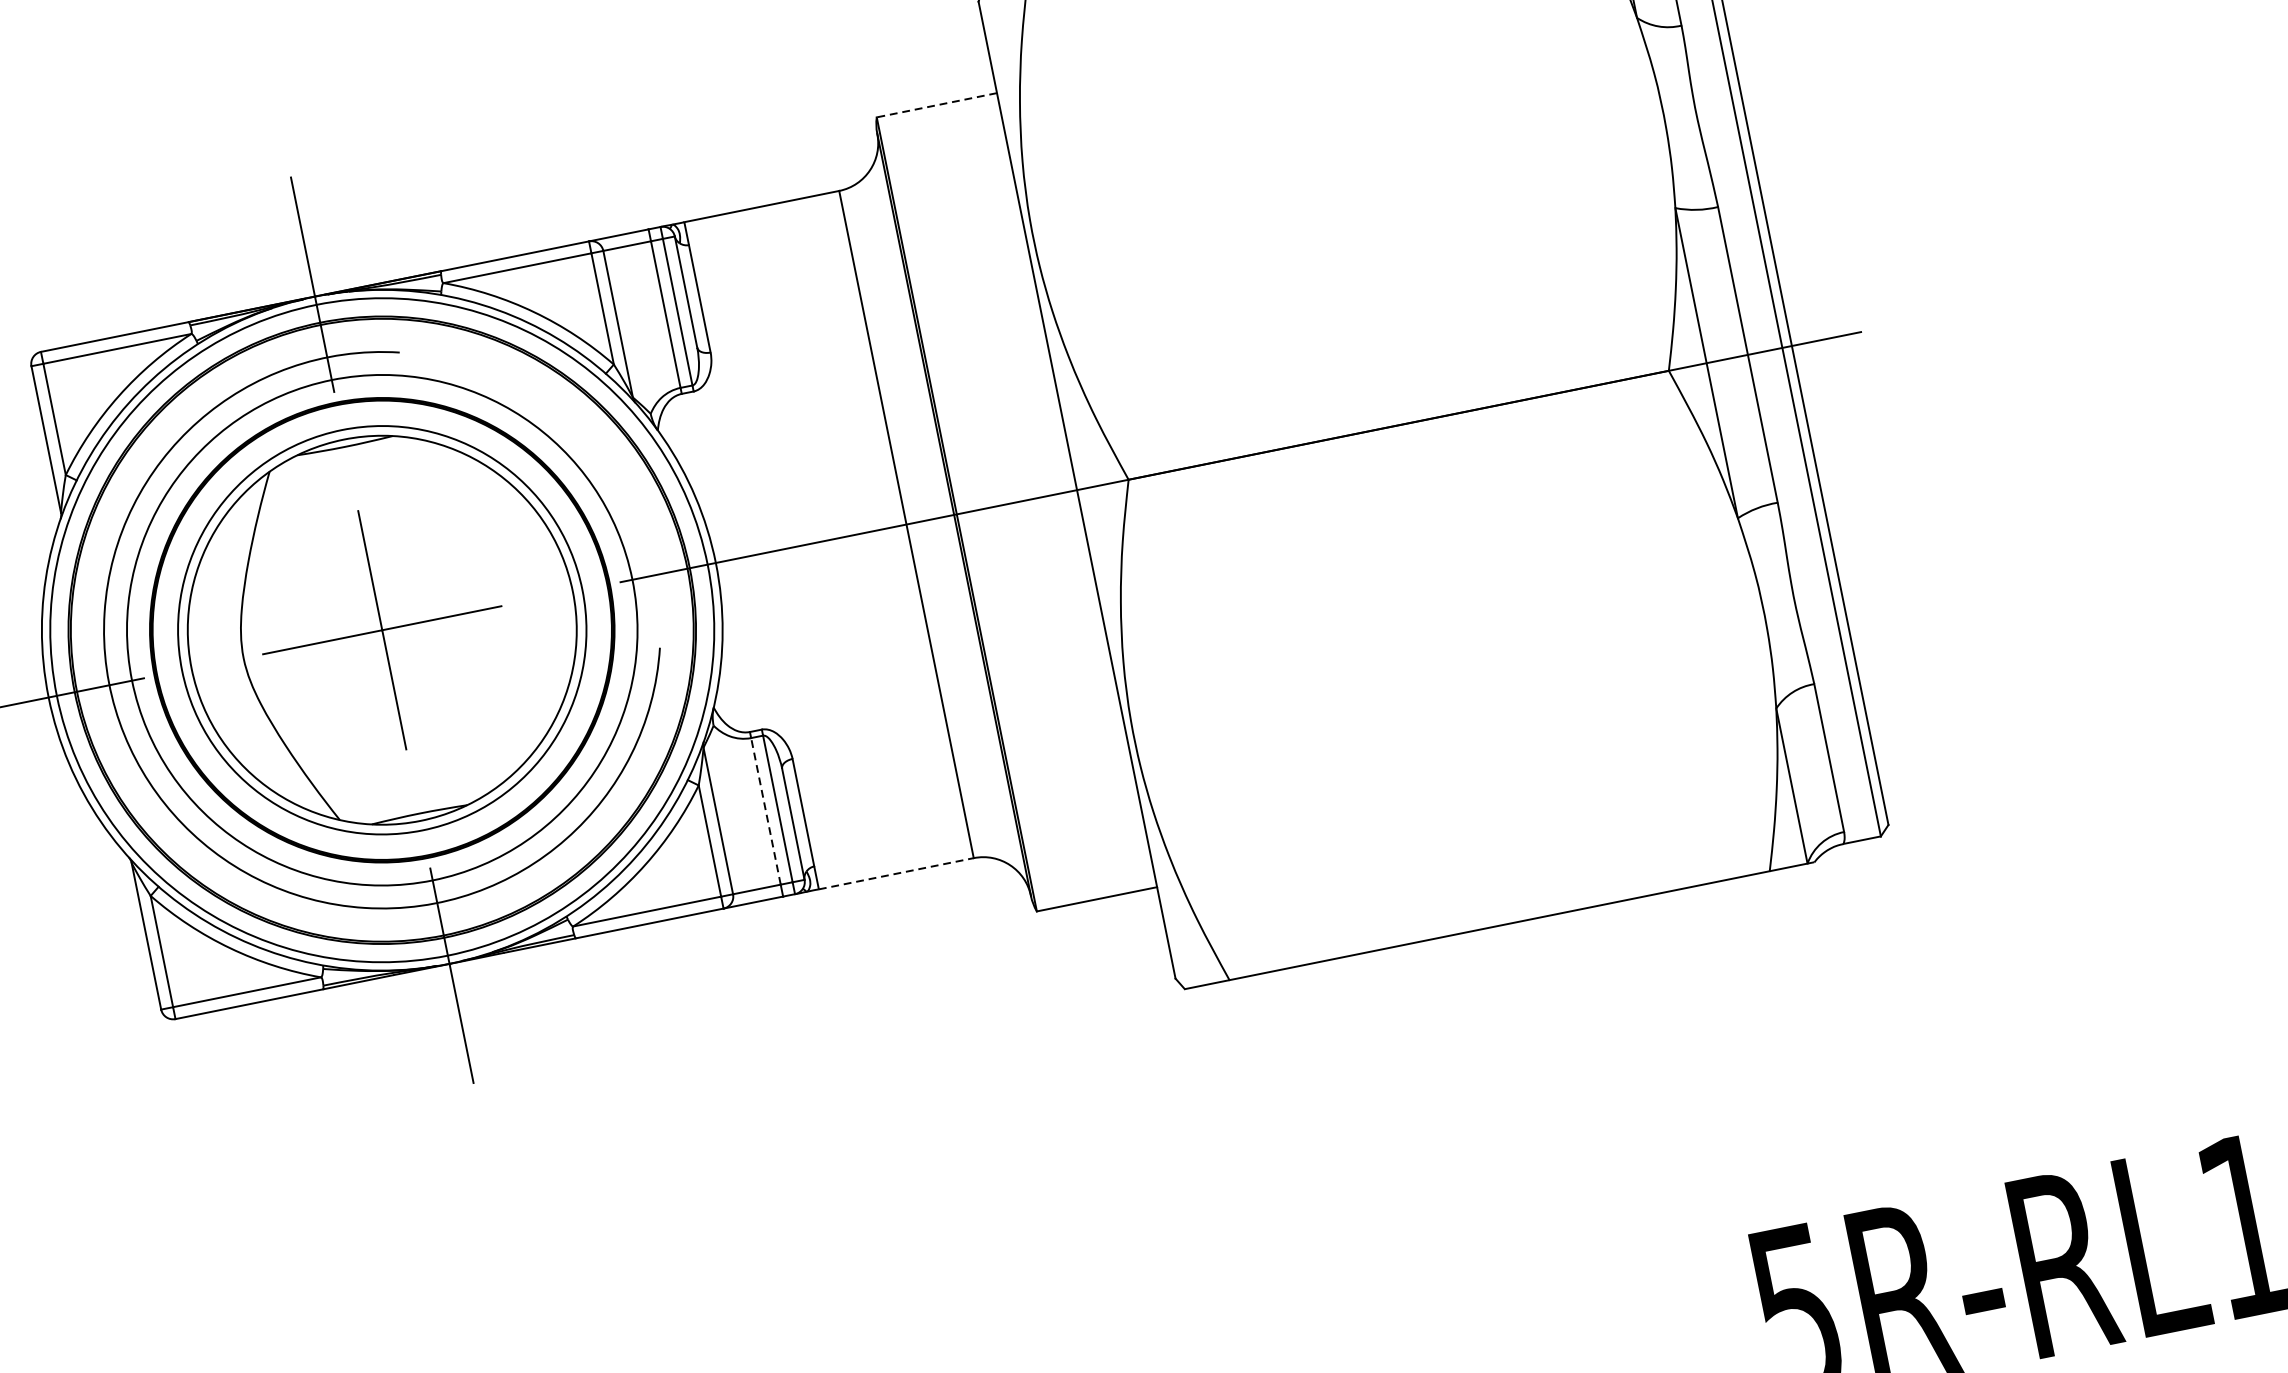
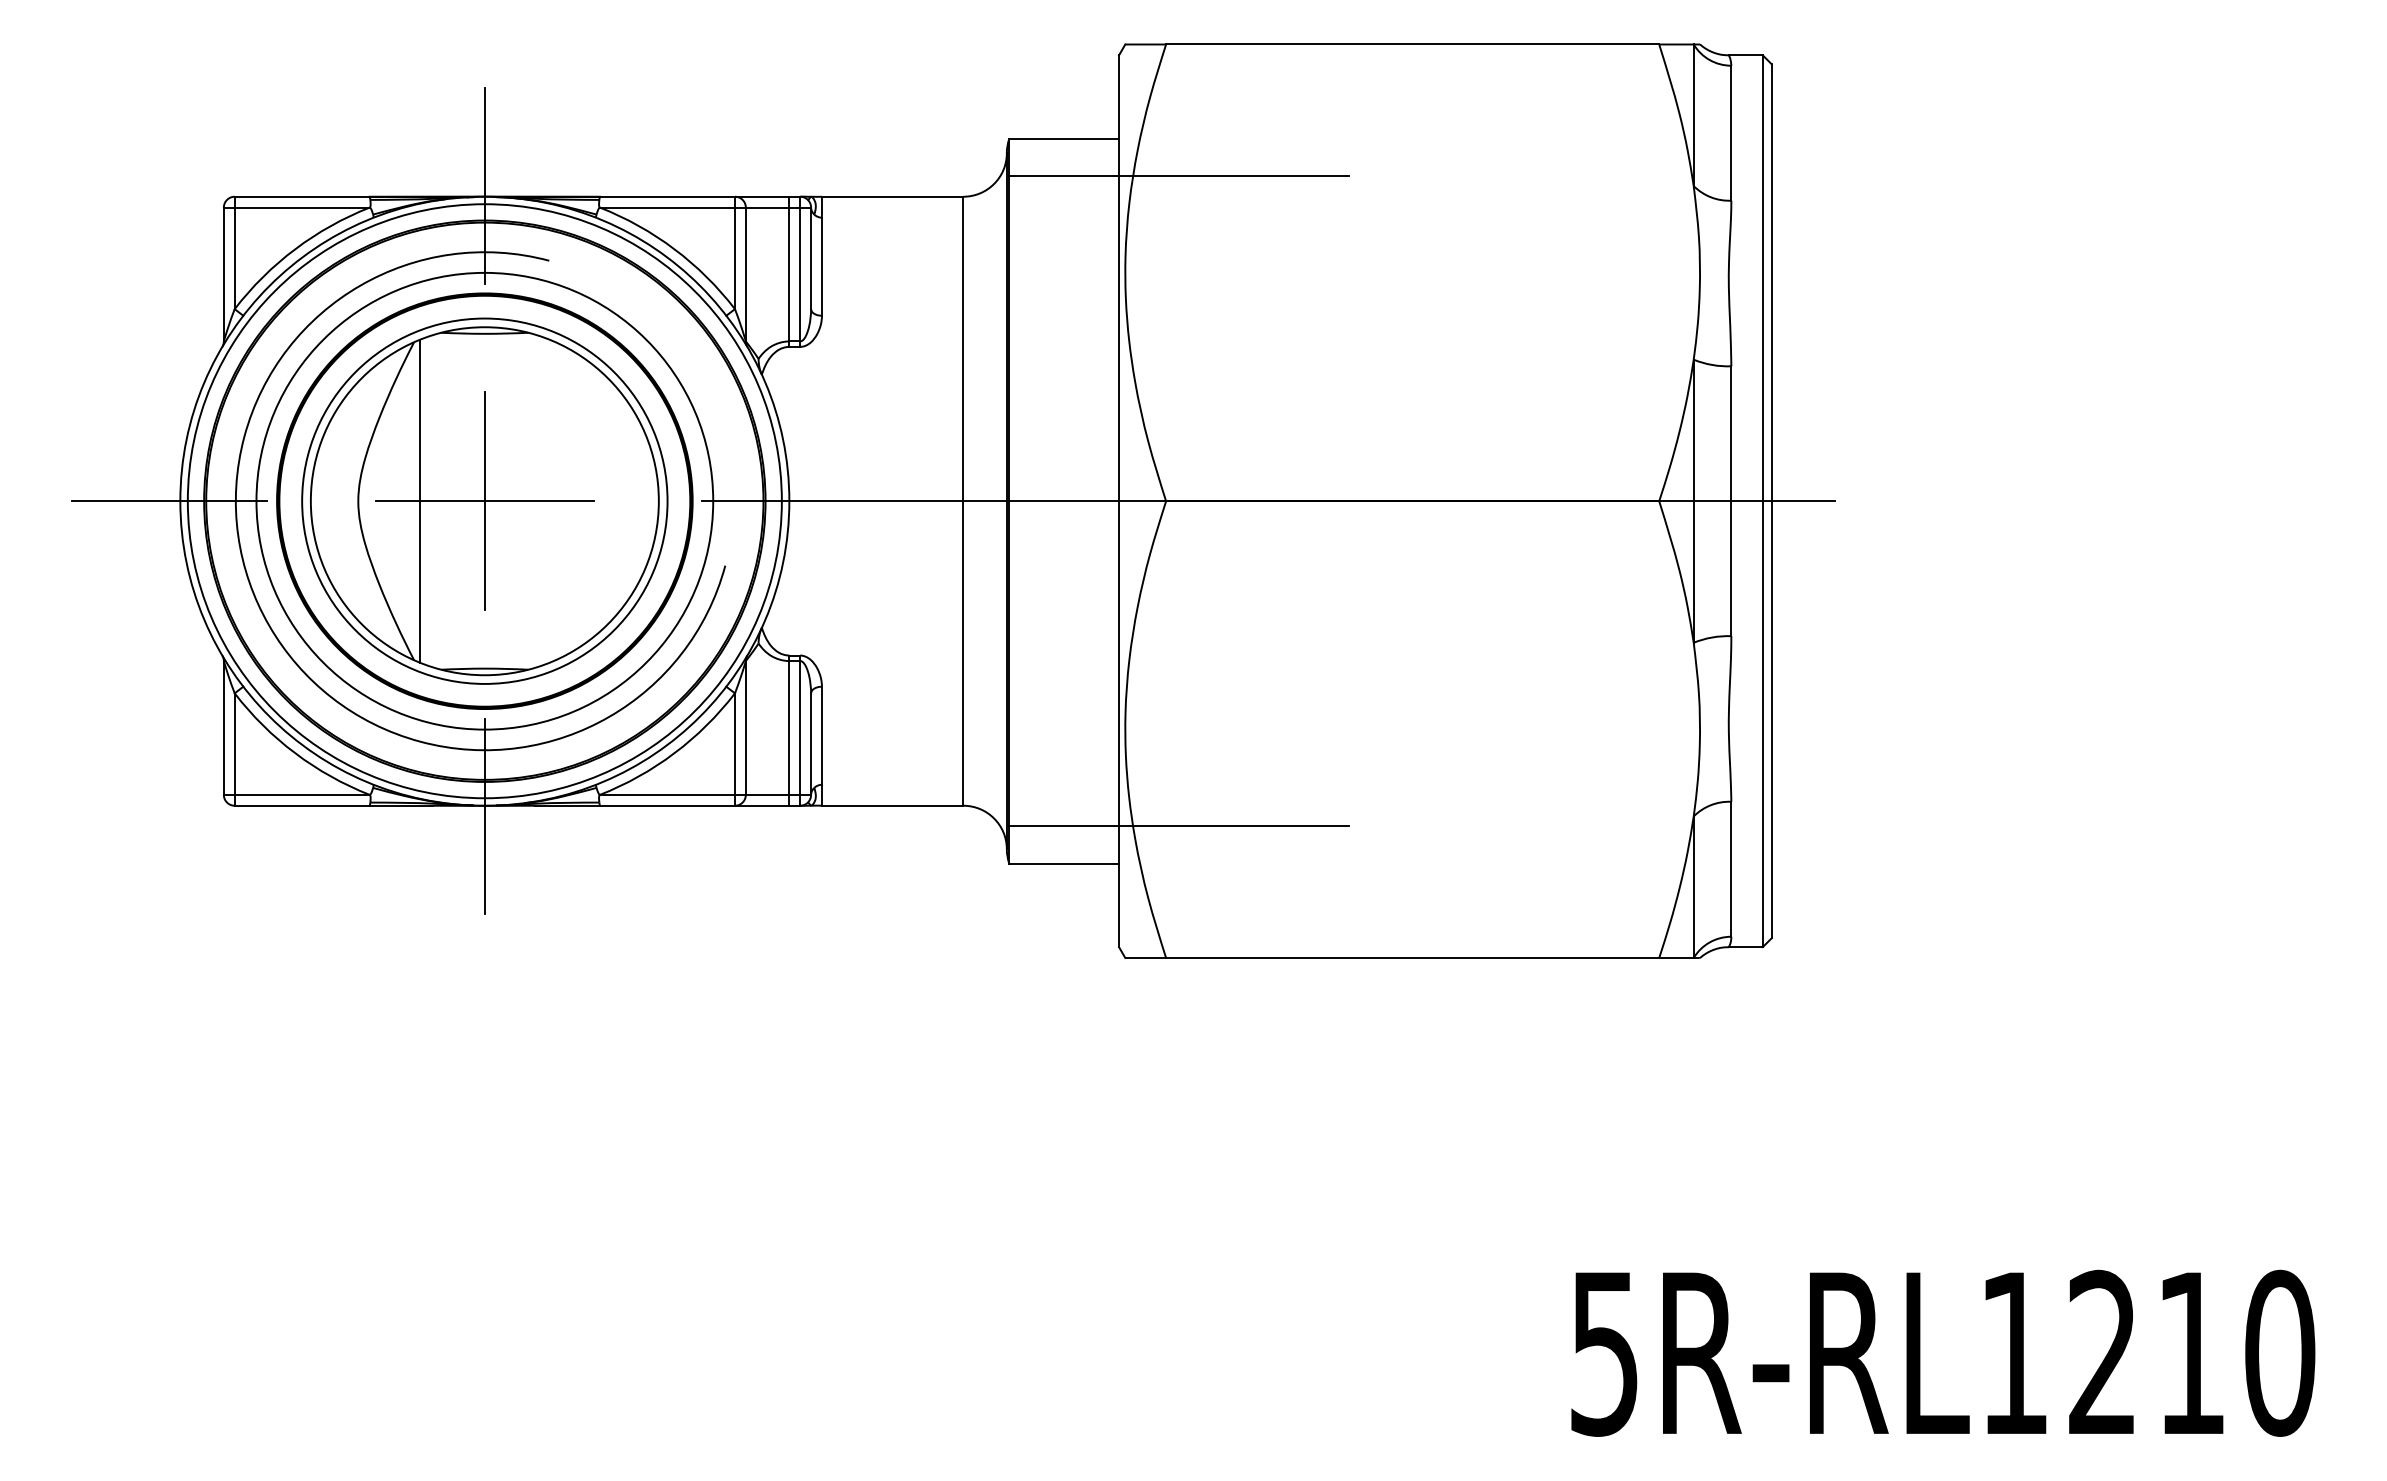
line: (937, 104) -> (1064, 138), dashed -> solid
line: (1070, 121) -> (1178, 176), added
line: (310, 643) -> (419, 500), added
line: (766, 810) -> (789, 727), dashed -> solid
line: (1214, 833) -> (1178, 826), added
line: (896, 873) -> (892, 805), dashed -> solid

